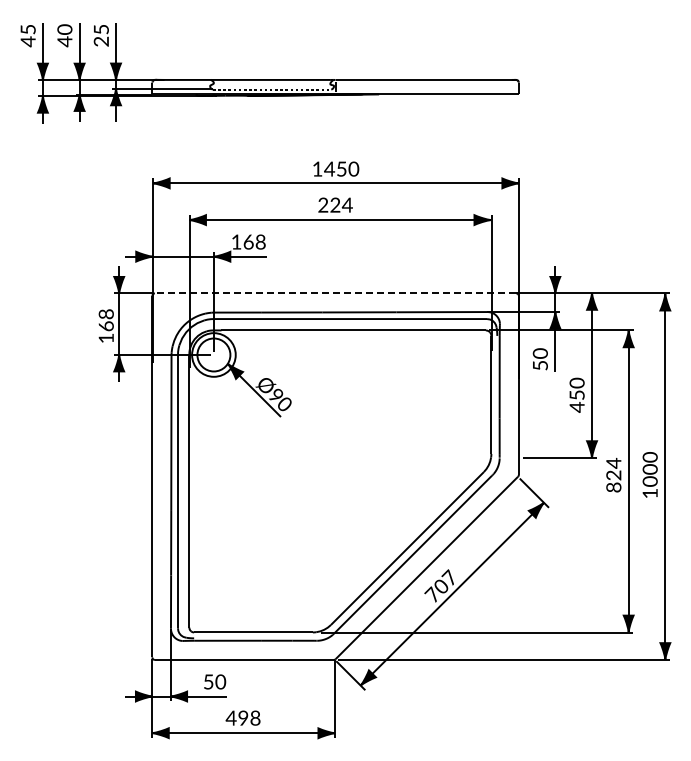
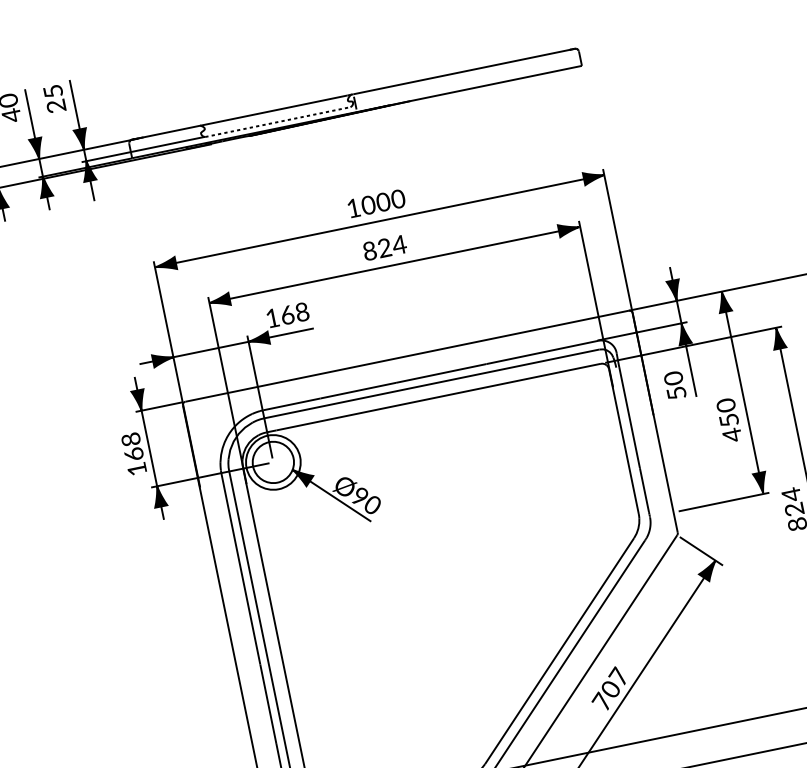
text: (335, 168) -> (375, 202), 1450 -> 1000
text: (323, 205) -> (370, 251), 224 -> 824
line: (335, 293) -> (407, 356), dashed -> solid

